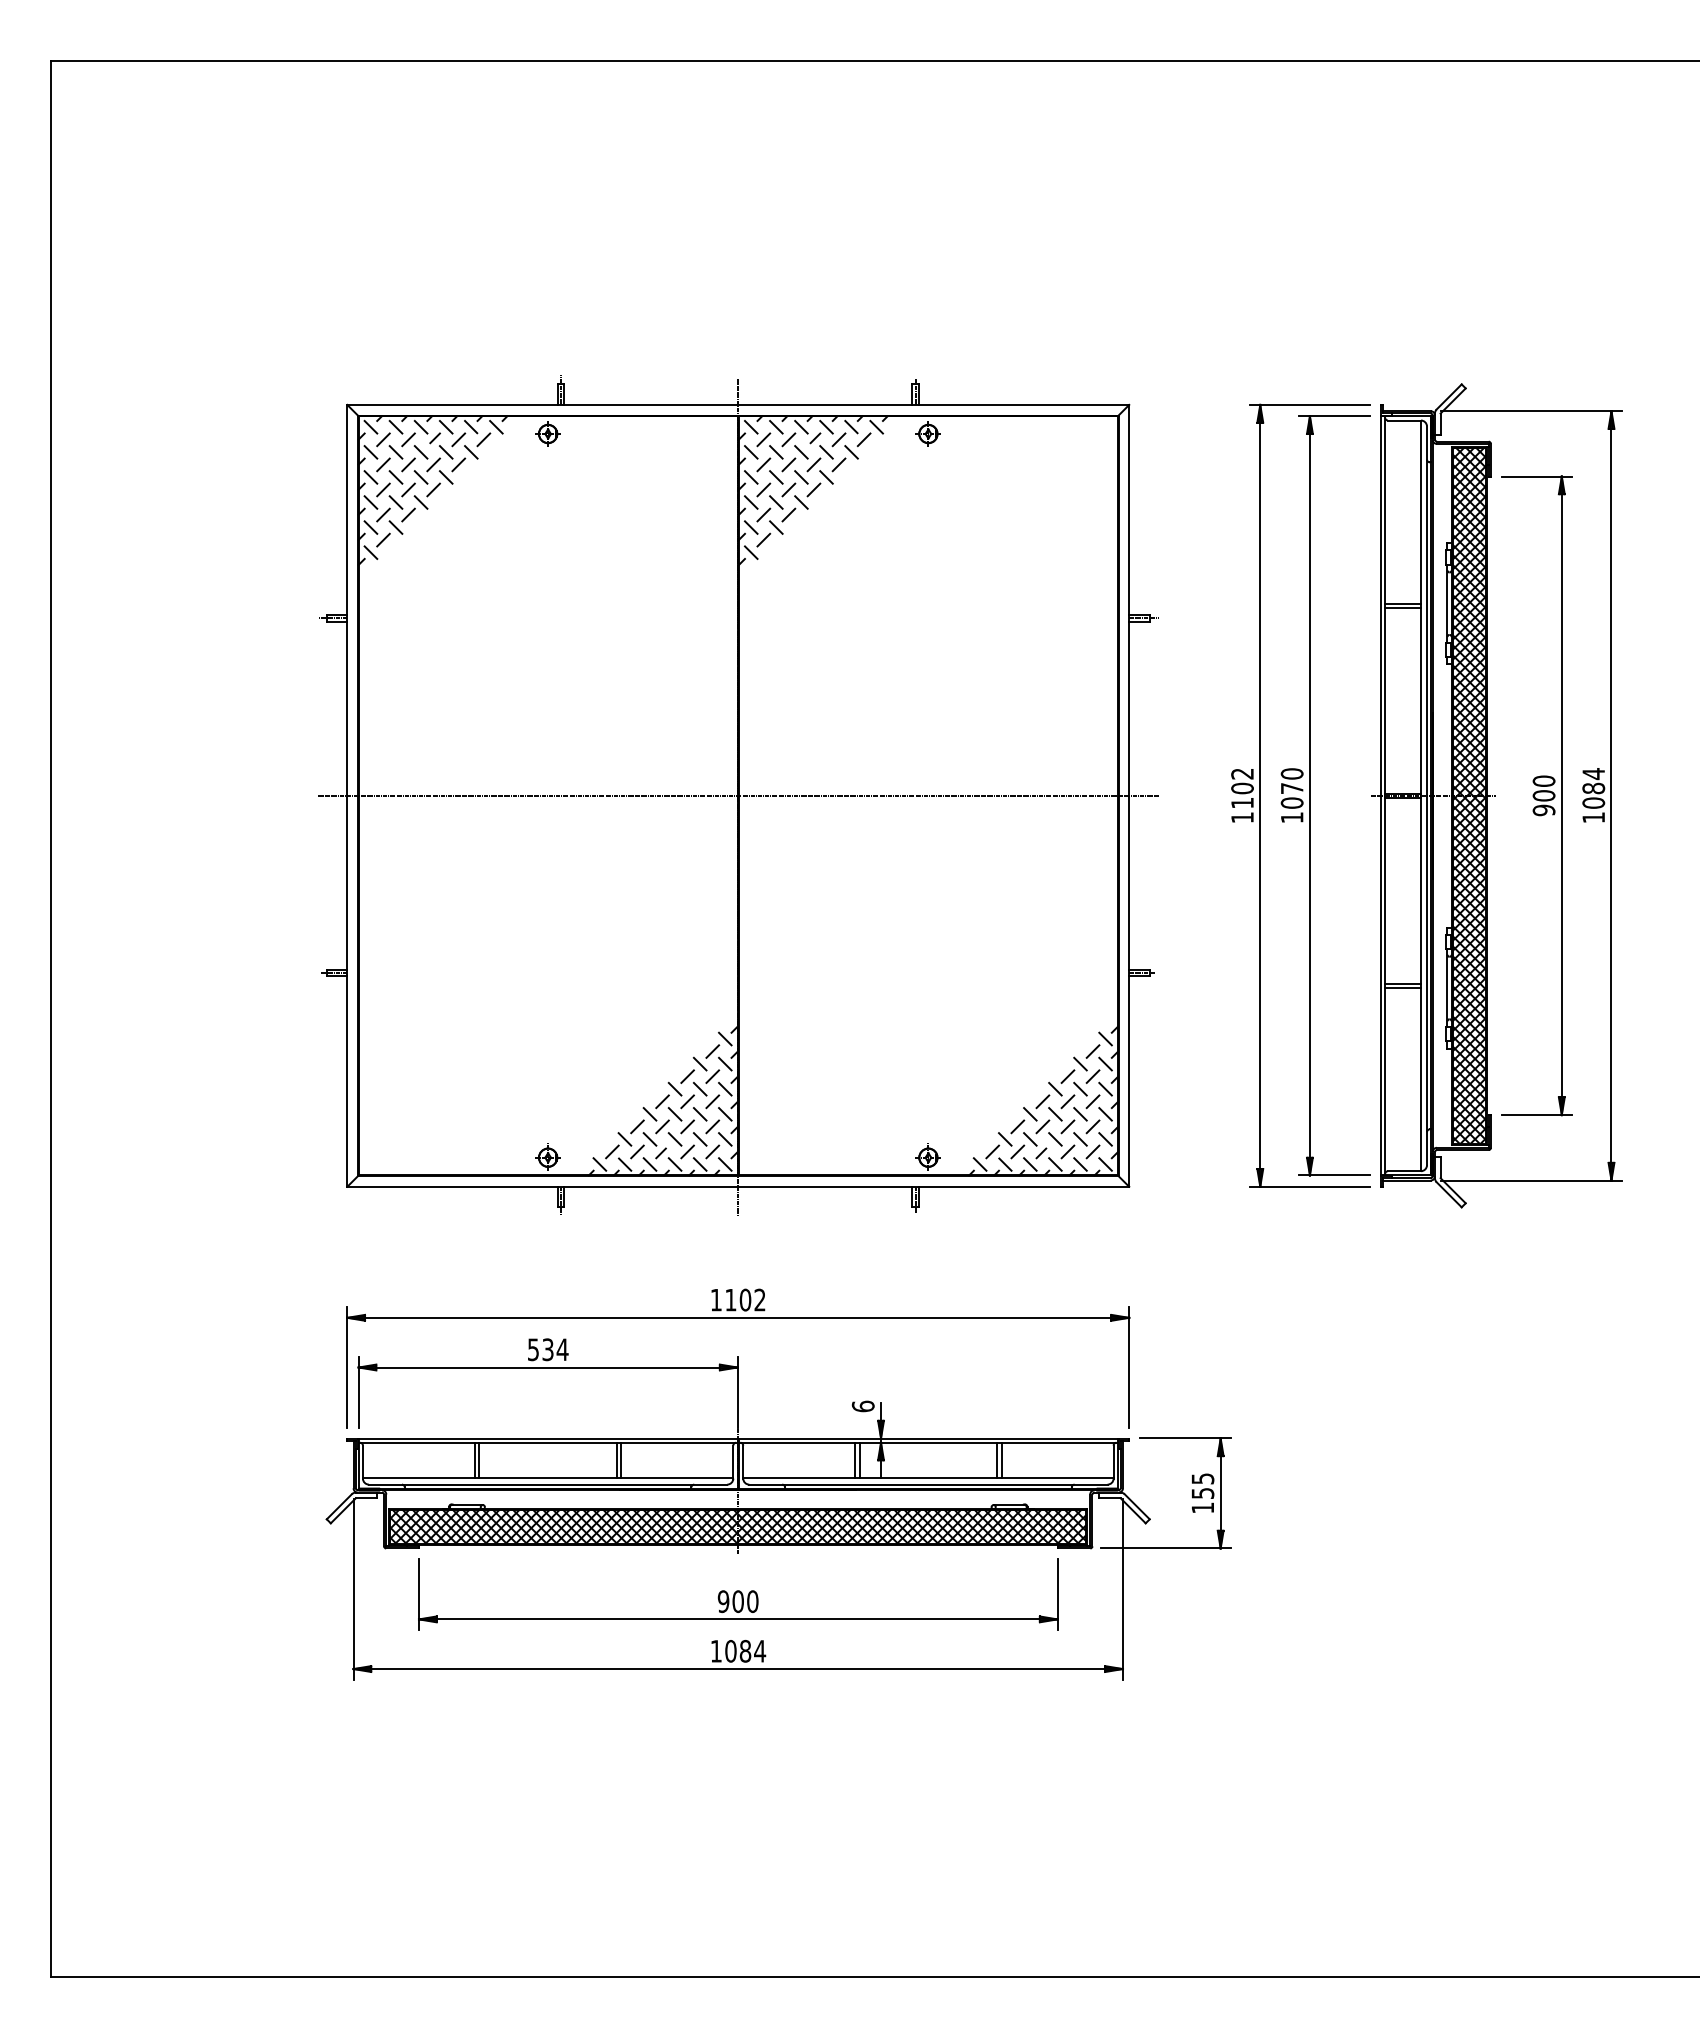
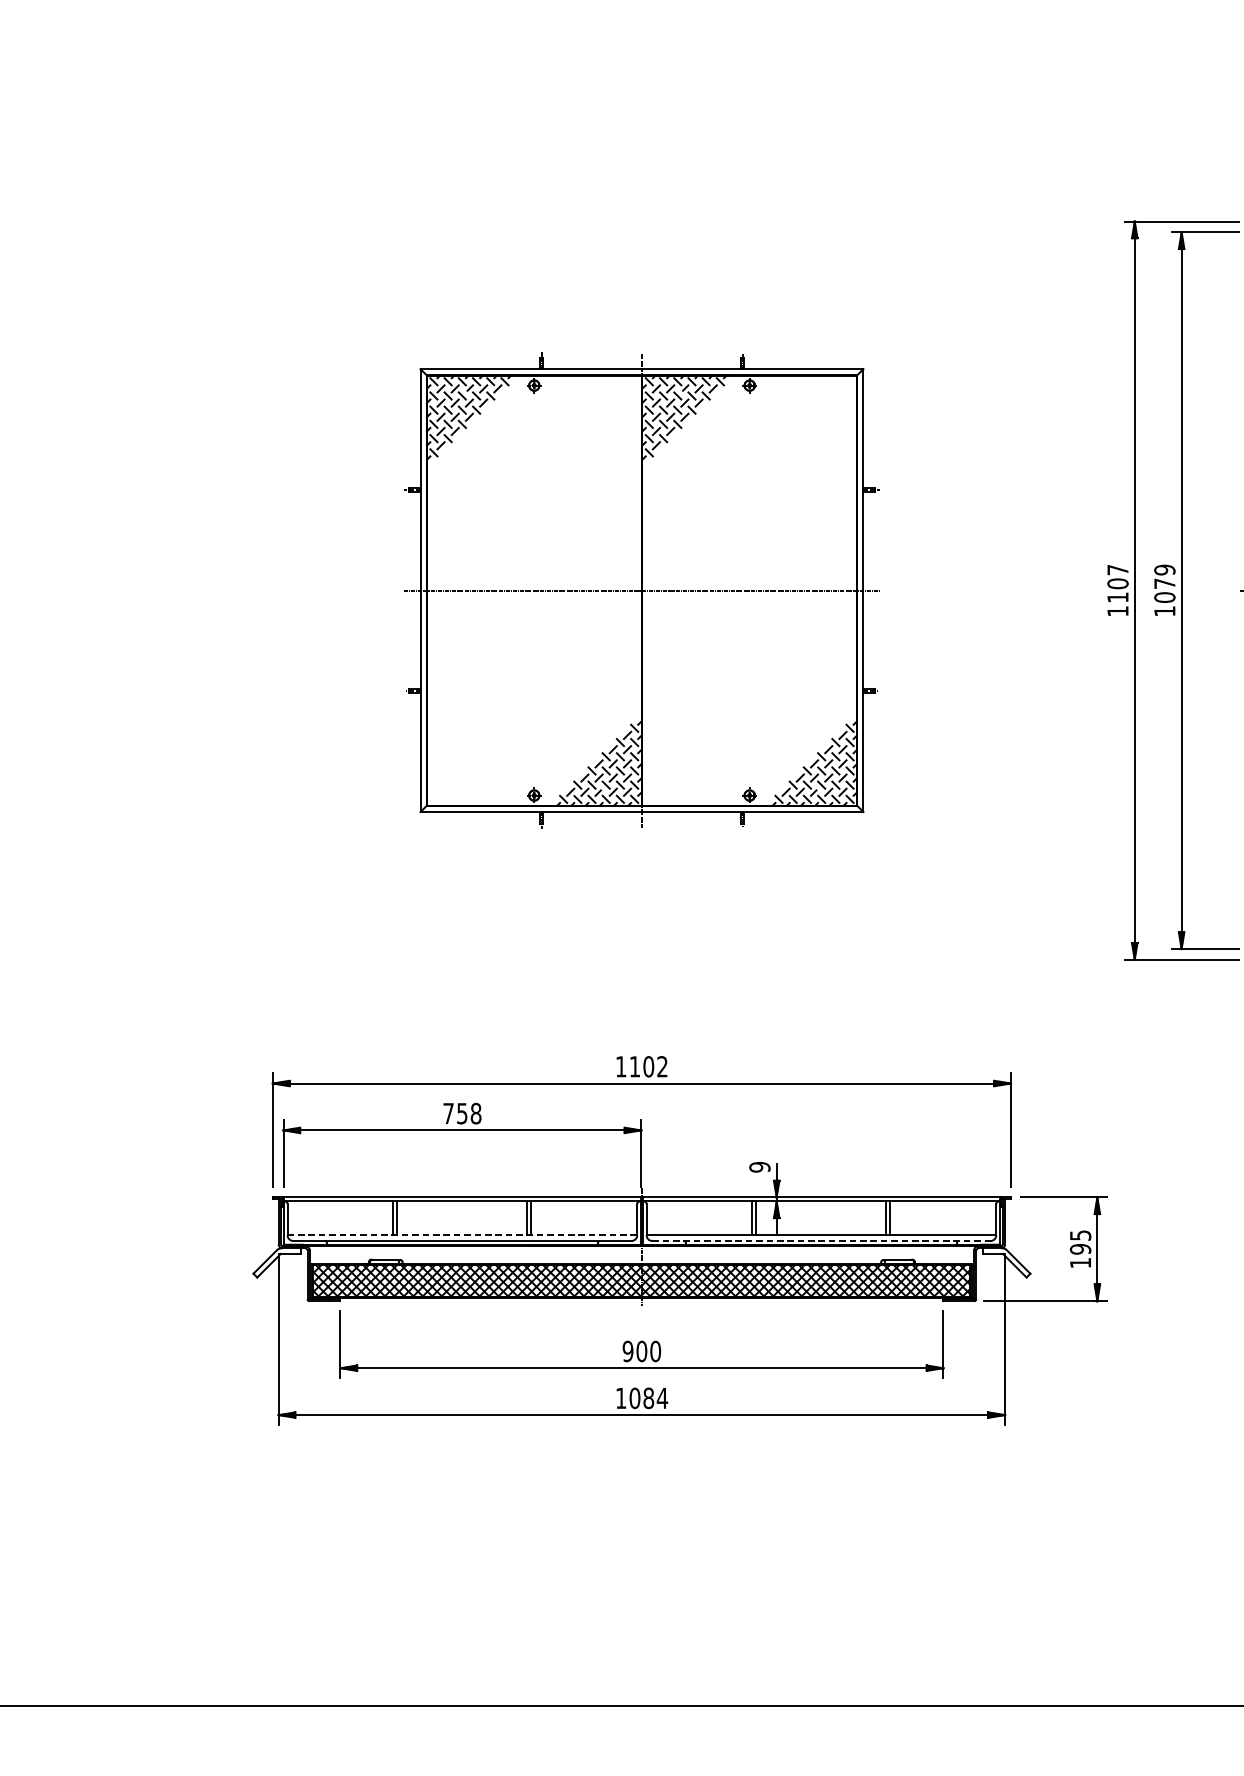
text: (1242, 773) -> (1117, 569), 1102 -> 1107
text: (1292, 773) -> (1165, 569), 1070 -> 1079
part: (738, 795) -> (642, 590), size x0.6
text: (548, 1349) -> (462, 1113), 534 -> 758
text: (862, 1406) -> (759, 1167), 6 -> 9
line: (548, 1478) -> (462, 1235), solid -> dashed
line: (928, 1484) -> (821, 1240), solid -> dashed
text: (1202, 1493) -> (1080, 1249), 155 -> 195

